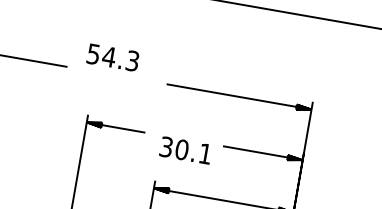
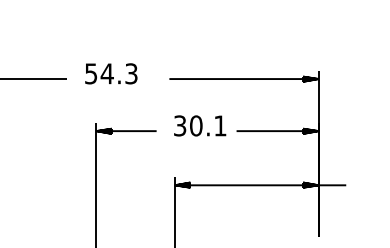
text: (113, 57) -> (111, 73), moved
text: (186, 150) -> (200, 125), moved

